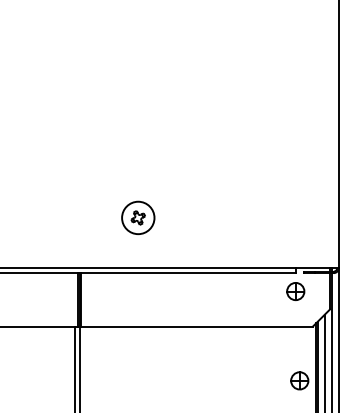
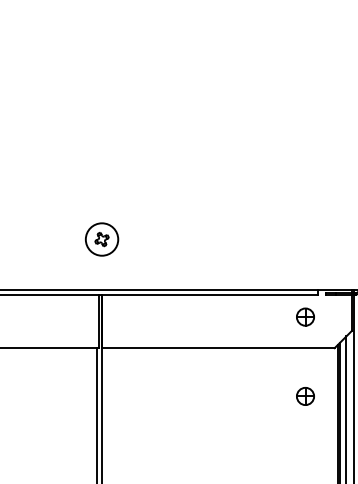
part: (138, 217) -> (102, 239), moved
part: (295, 290) -> (305, 316), moved
part: (299, 380) -> (305, 396), moved

